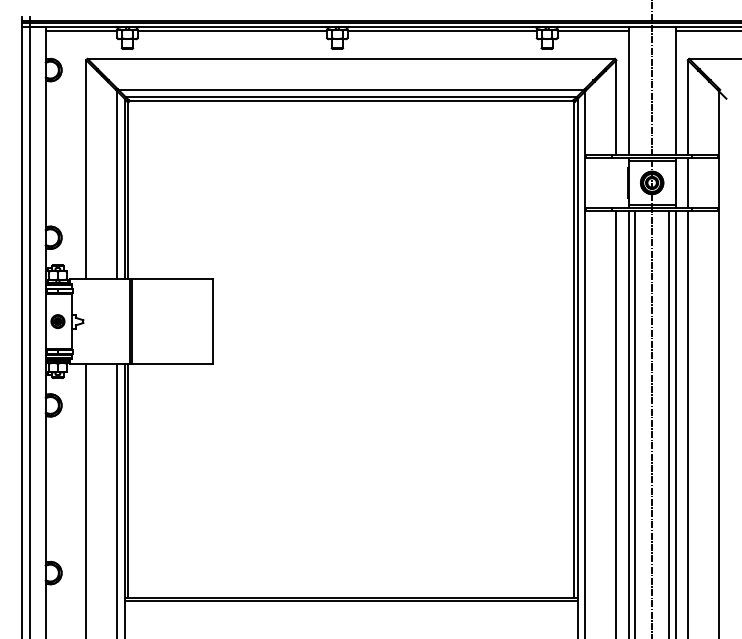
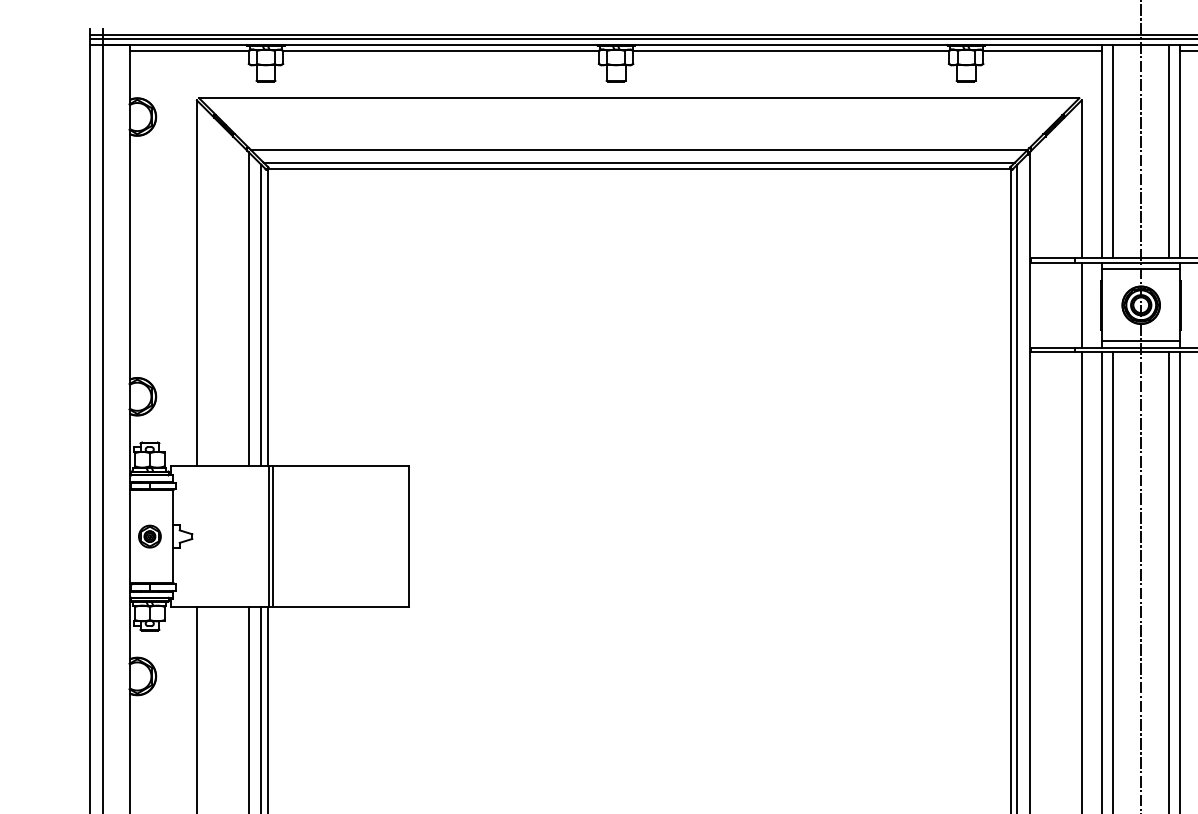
line: (635, 90) -> (1113, 151), added
line: (669, 90) -> (1170, 151), added
line: (616, 182) -> (1081, 304), added

